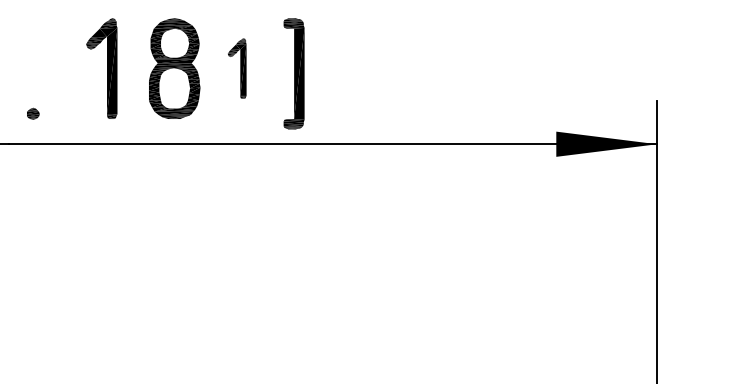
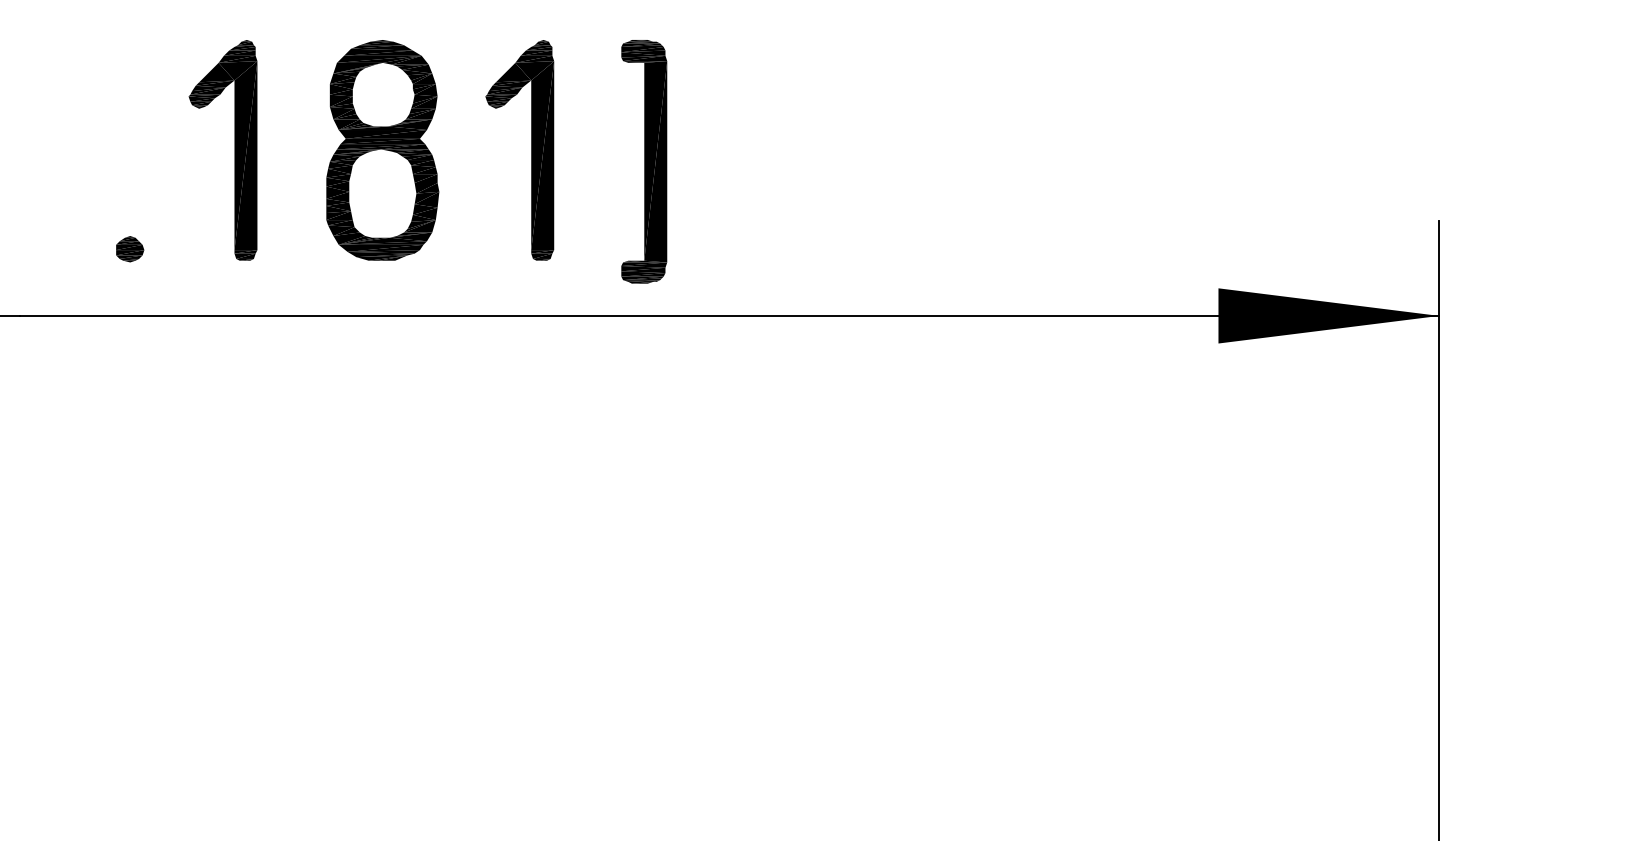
part: (236, 68) -> (518, 150), size x1.67
part: (33, 113) -> (130, 248), moved

